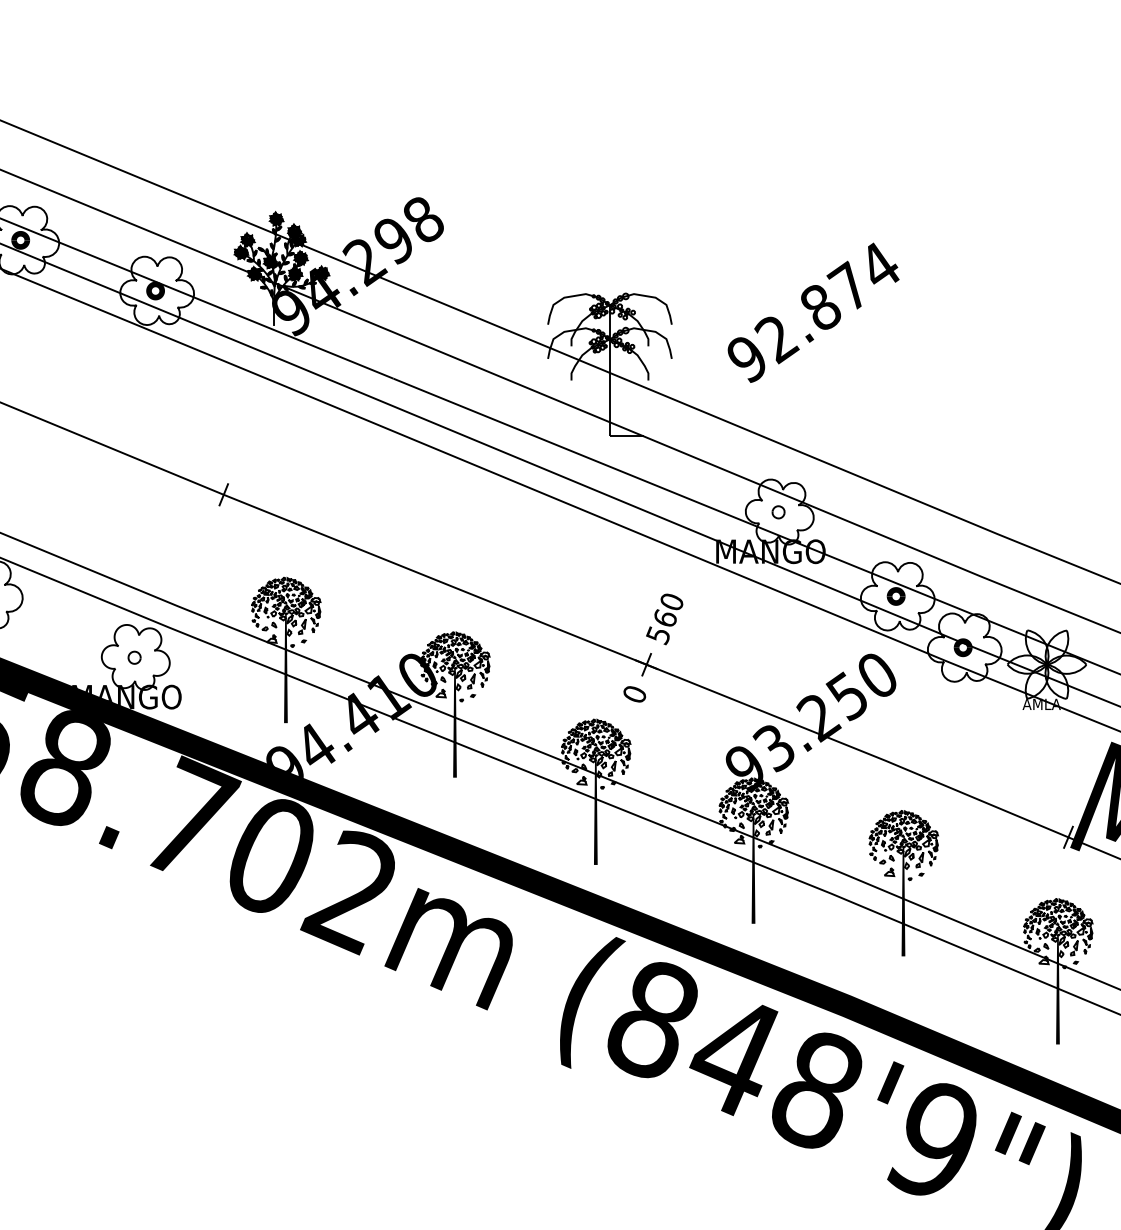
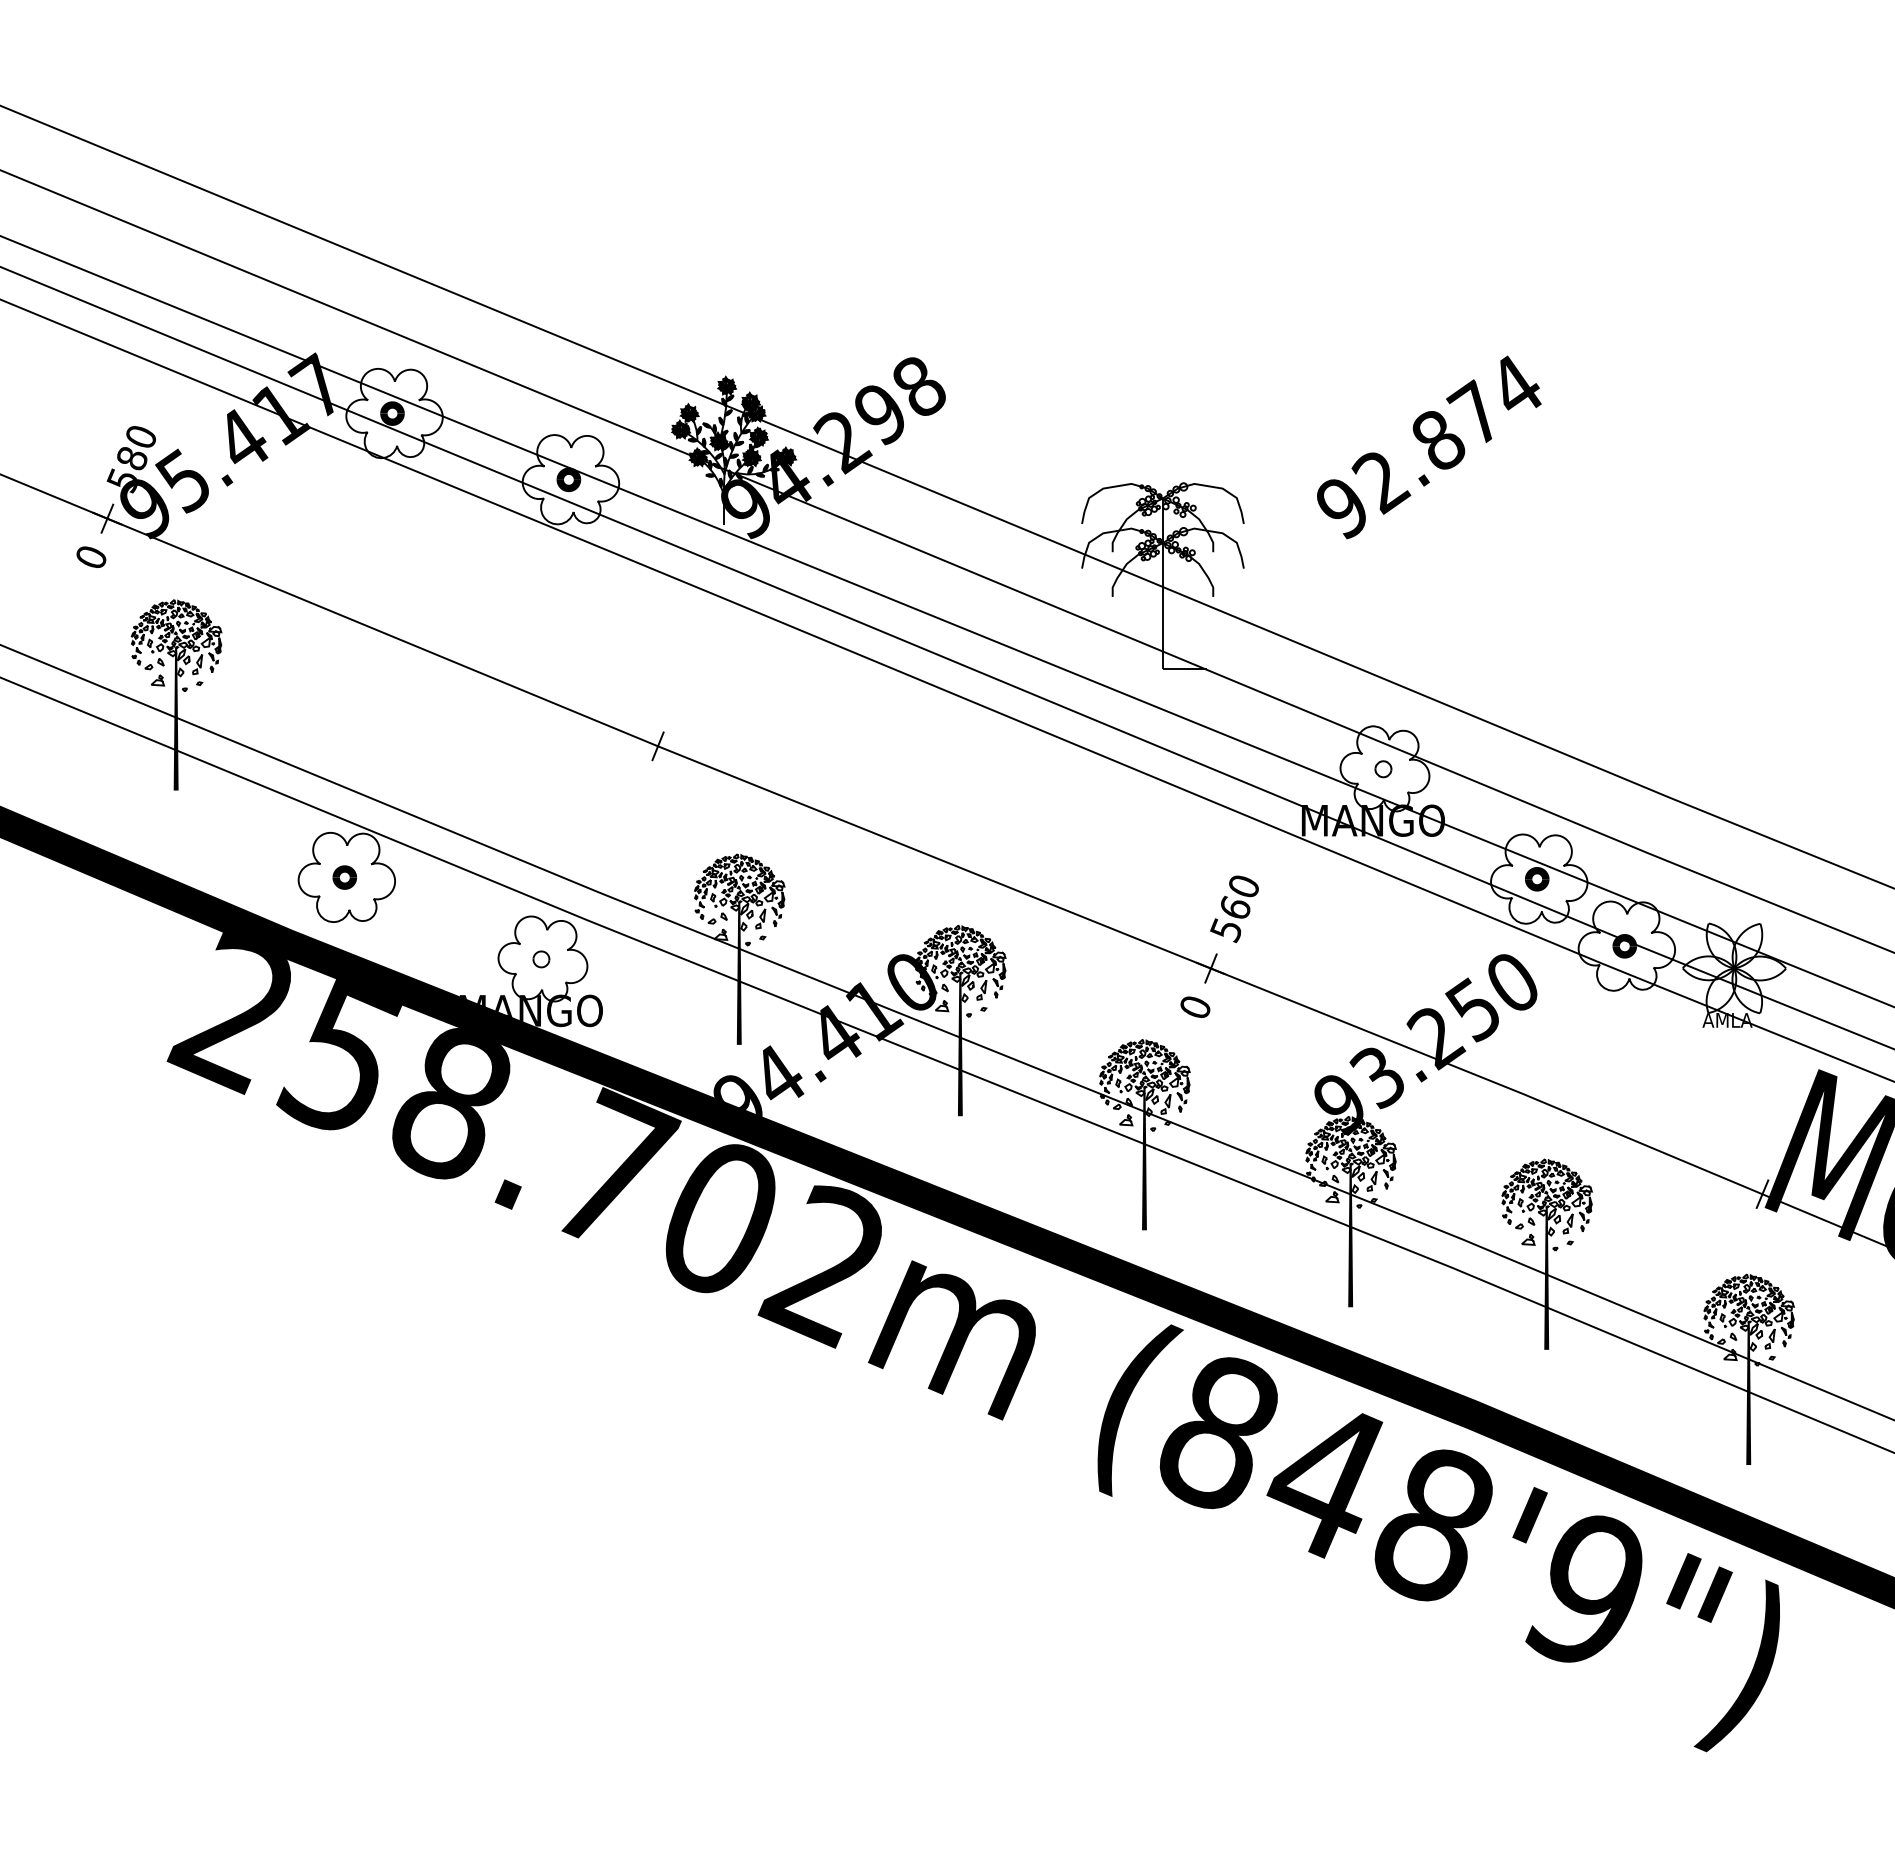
text: (813, 312) -> (1429, 447), moved

